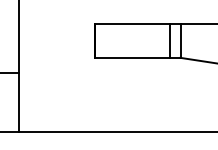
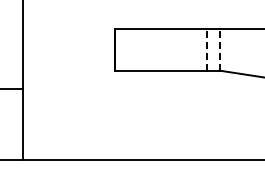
line: (170, 40) -> (207, 49), solid -> dashed
line: (180, 40) -> (219, 49), solid -> dashed

